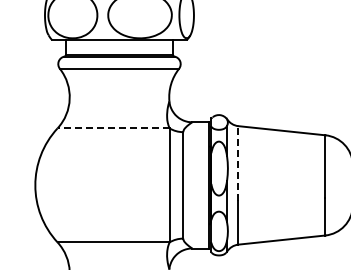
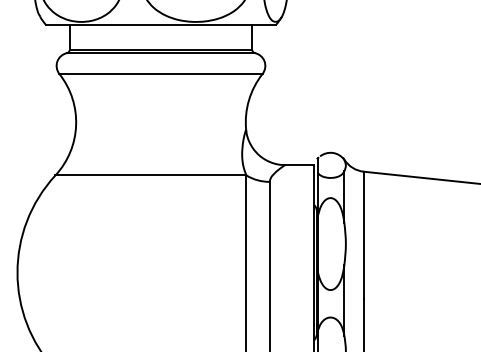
line: (113, 128) -> (150, 175), dashed -> solid
line: (238, 162) -> (363, 233), dashed -> solid

